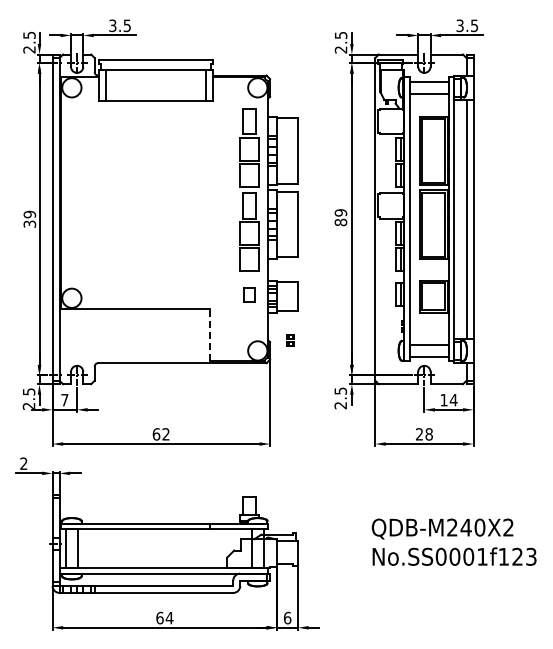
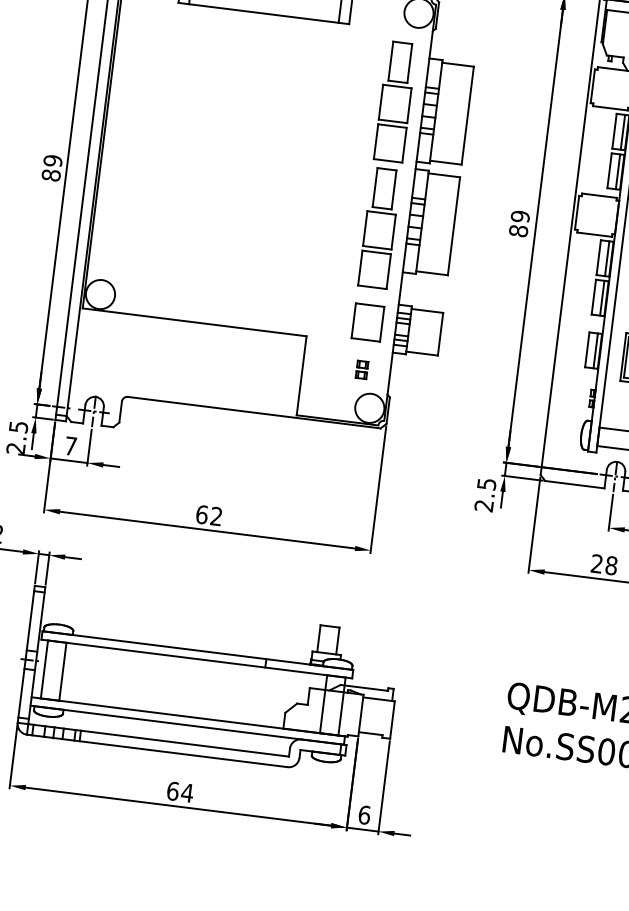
text: (29, 223) -> (50, 174), 39 -> 89
part: (249, 294) -> (367, 322), size x1.67
line: (210, 334) -> (301, 374), dashed -> solid
part: (290, 340) -> (361, 370), moved

